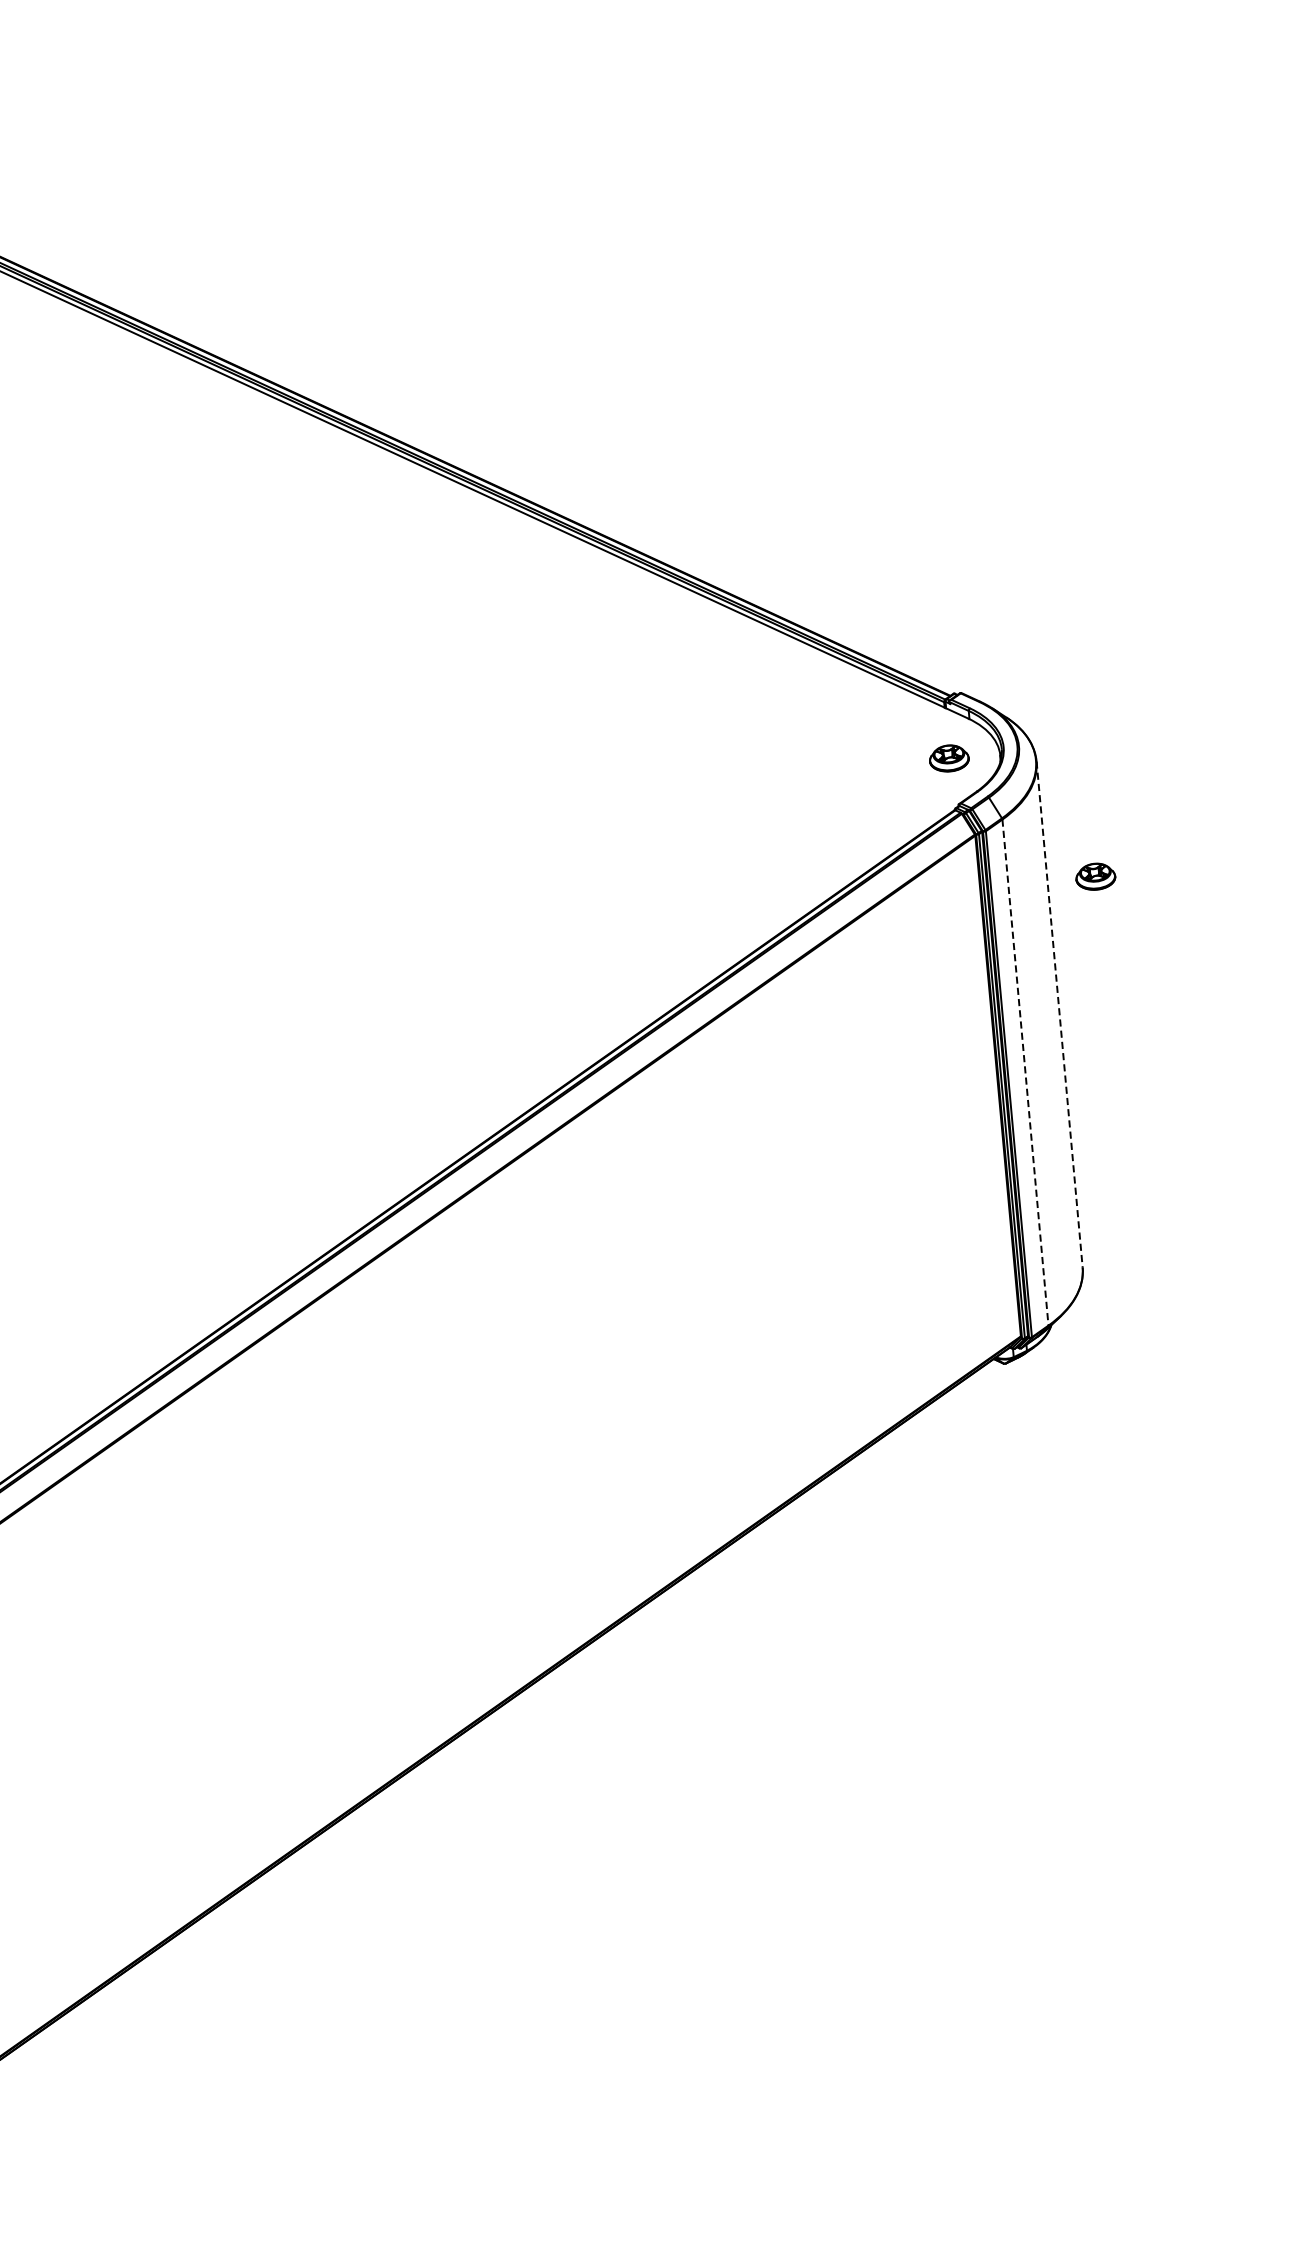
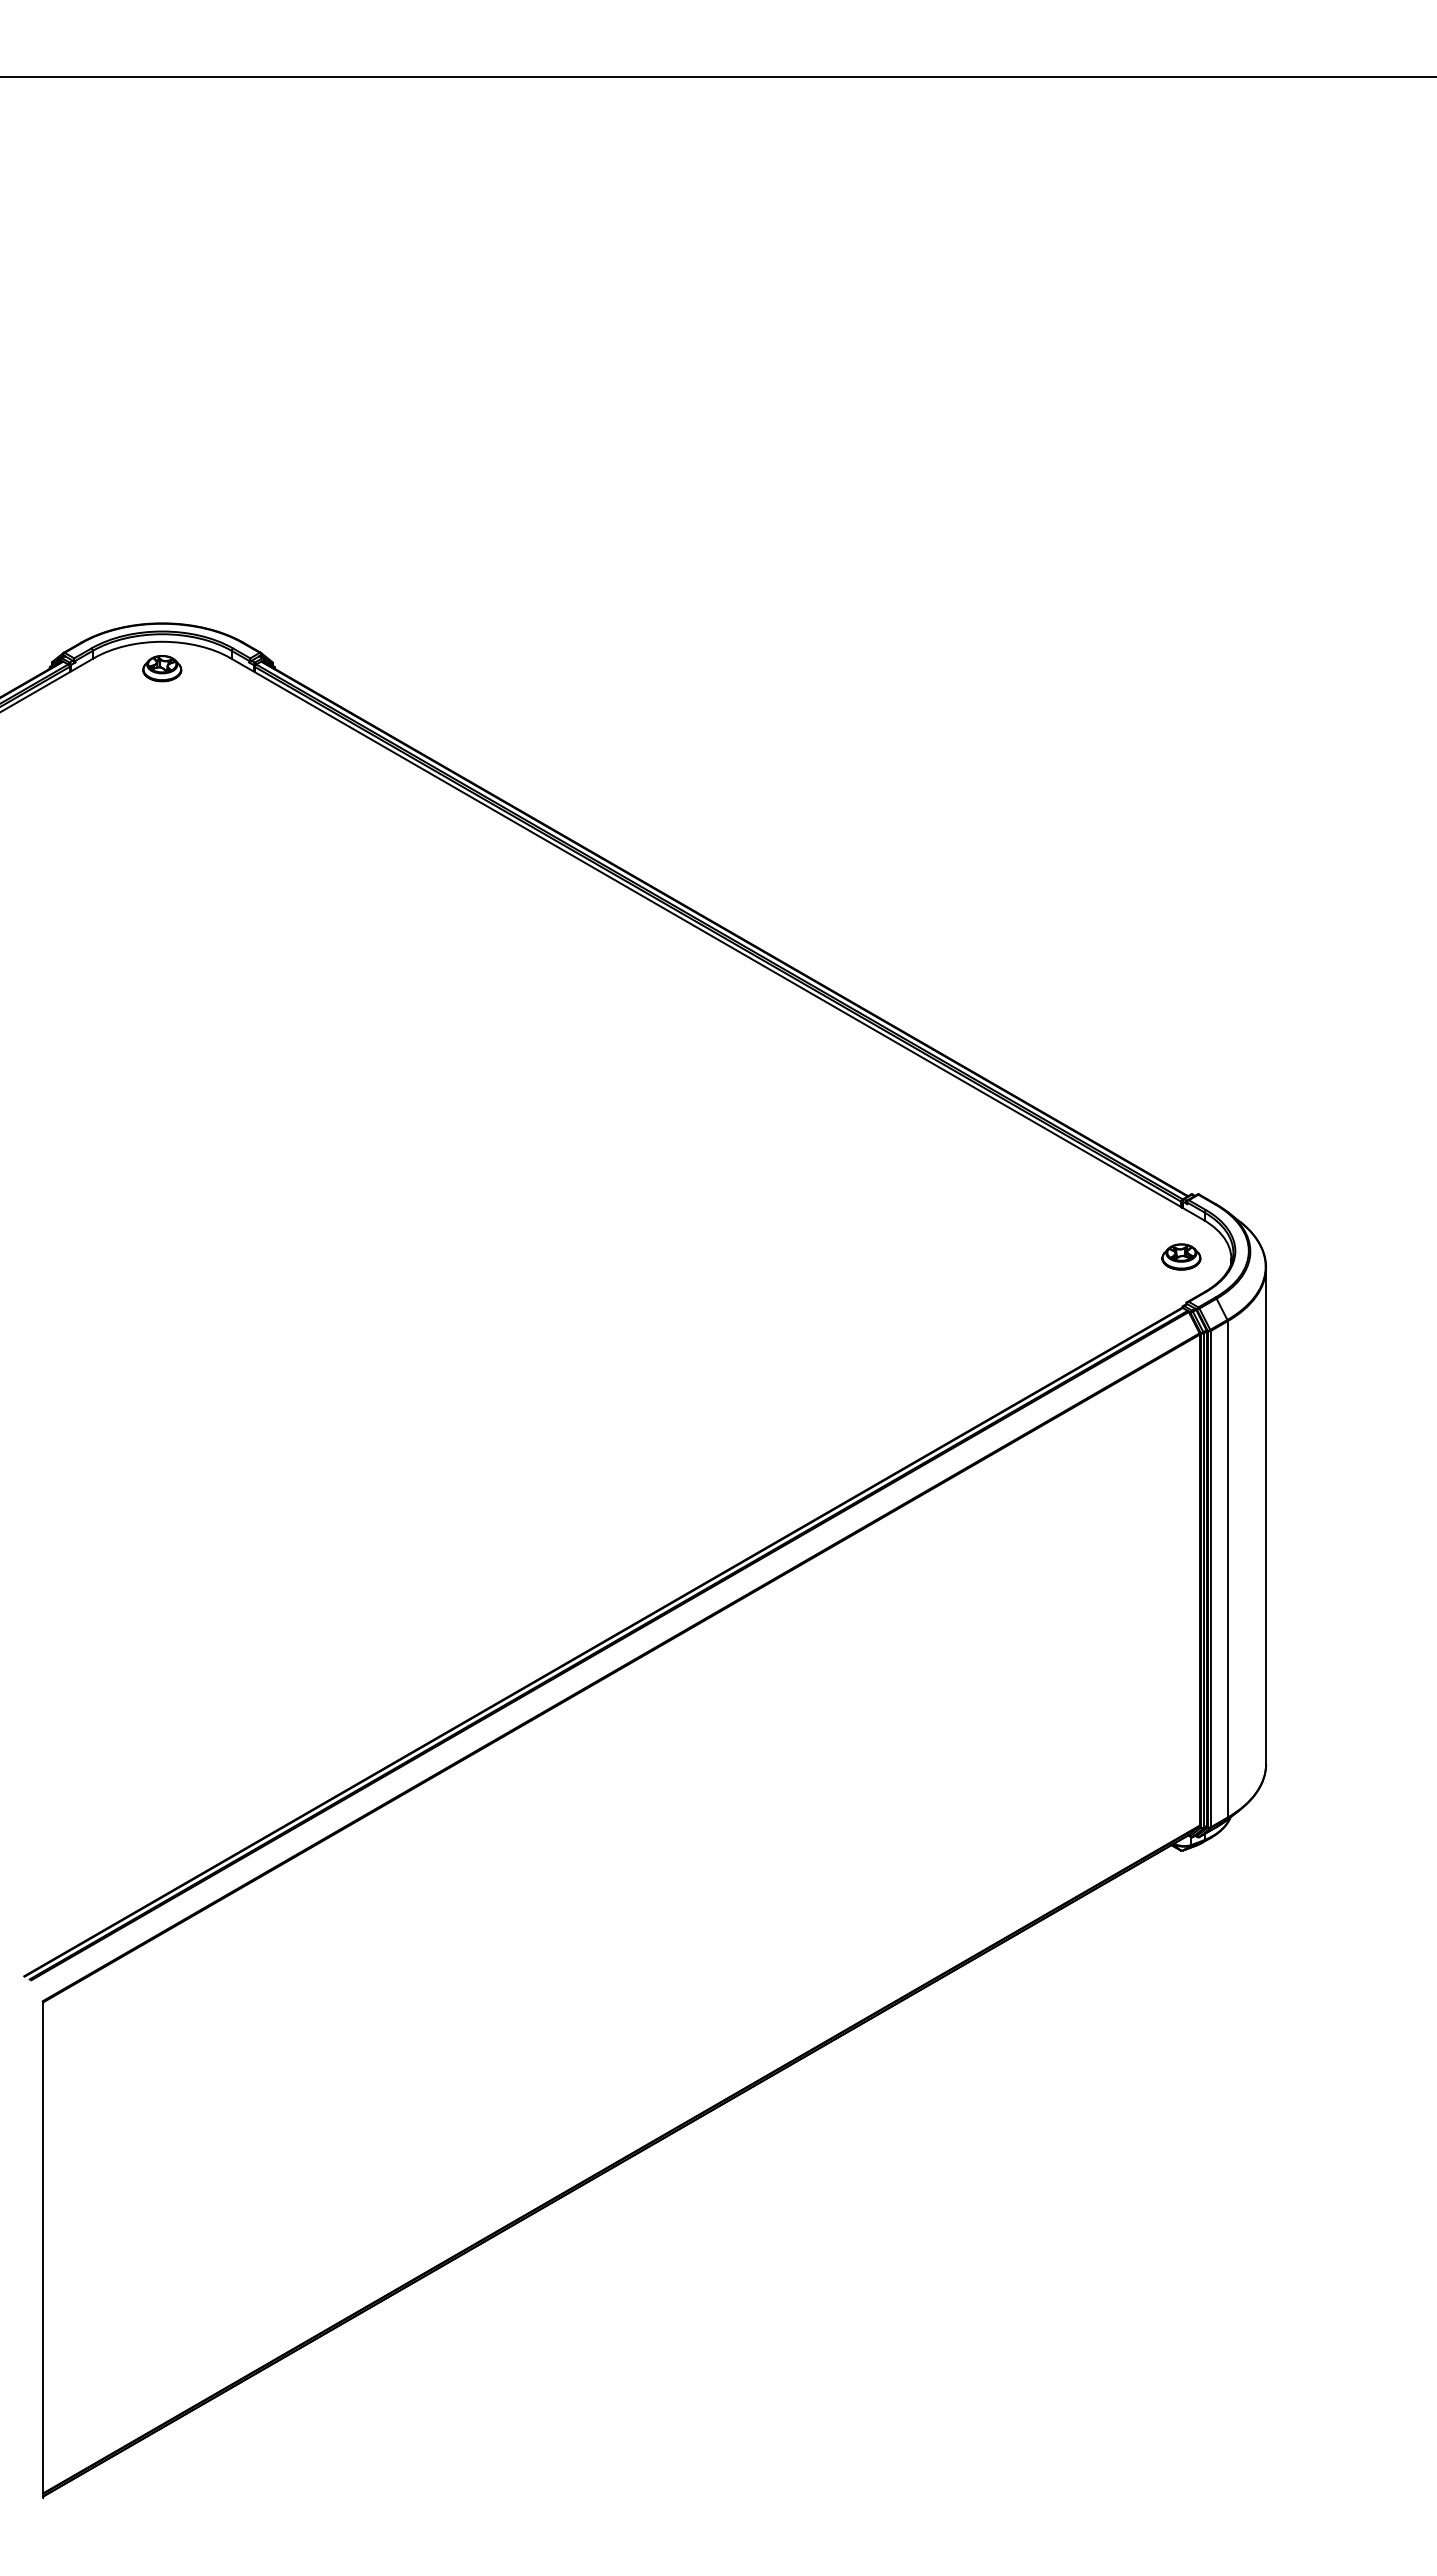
part: (1095, 876) -> (1313, 1384), removed
line: (1060, 1015) -> (1266, 1516), dashed -> solid
line: (1025, 1072) -> (1227, 1569), dashed -> solid

